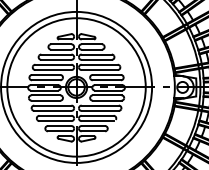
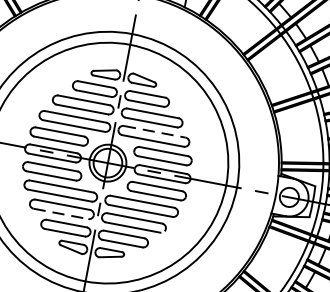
line: (100, 64) -> (156, 131), solid -> dashed
line: (55, 121) -> (60, 214), solid -> dashed

